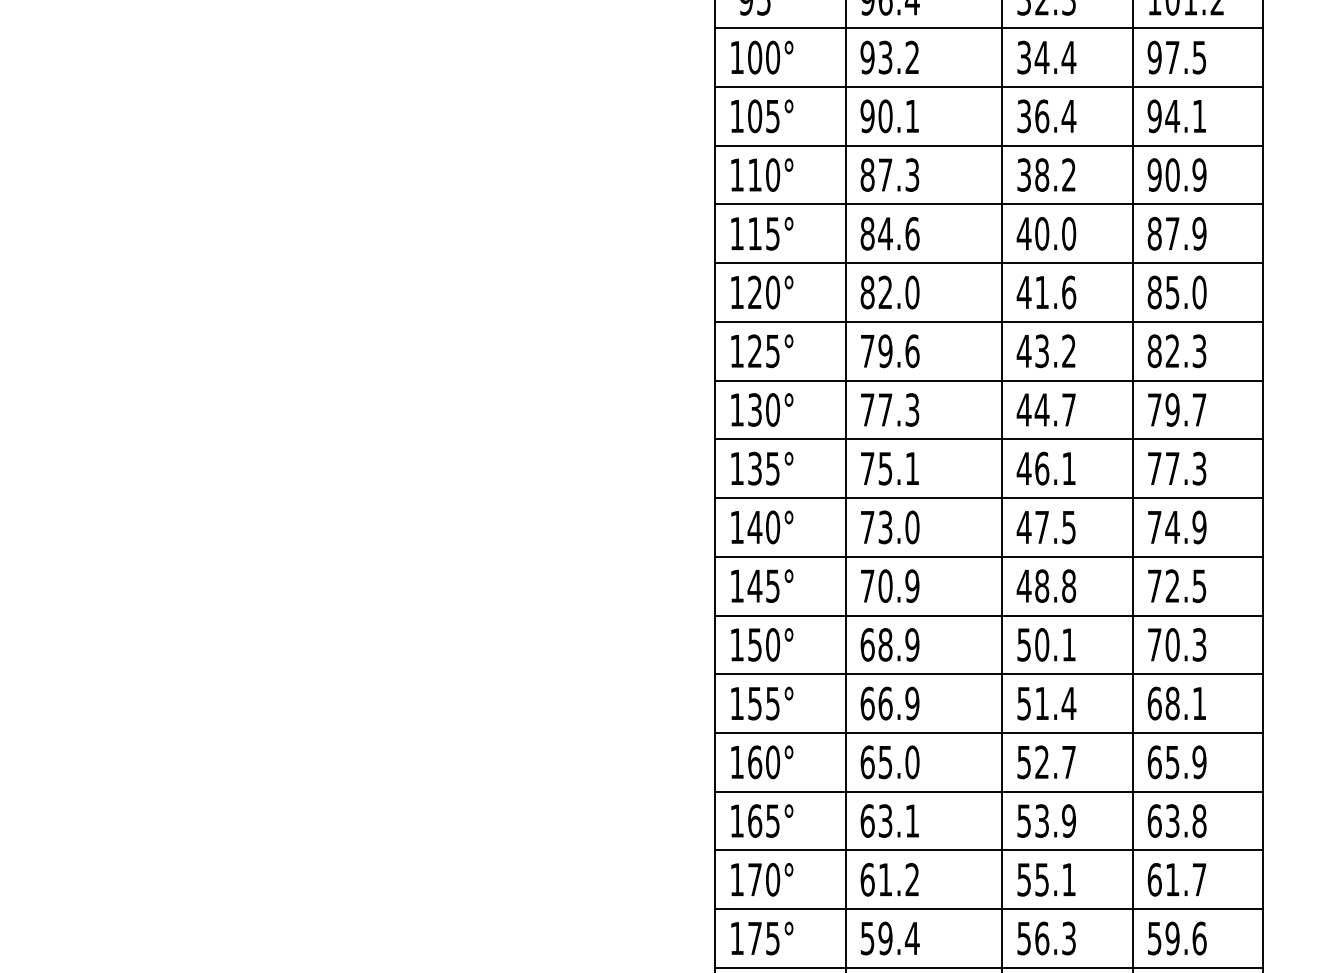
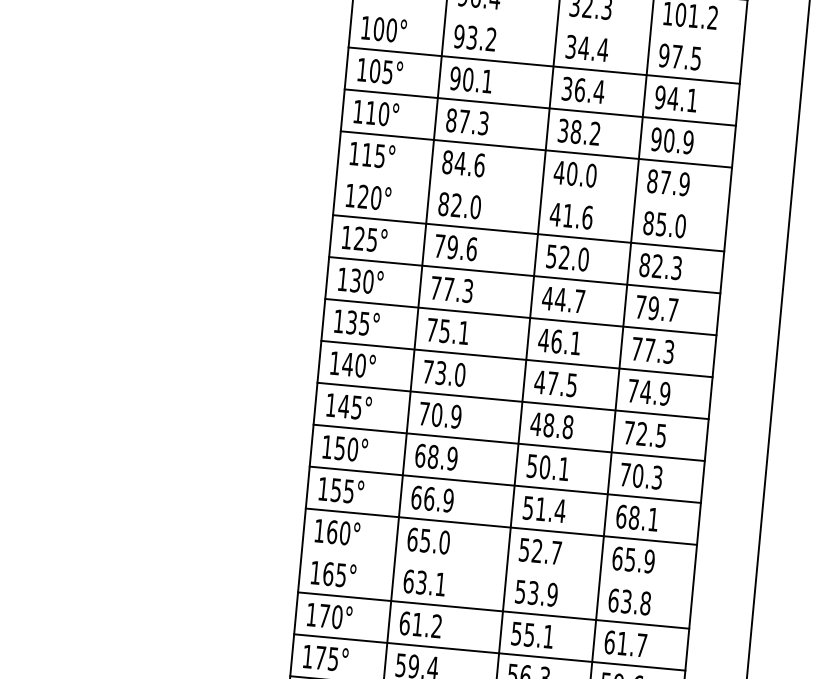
line: (989, 28) -> (548, 23), removed
line: (989, 263) -> (532, 191), removed
text: (1046, 351) -> (567, 258), 43.2 -> 52.0
line: (989, 791) -> (497, 568), removed

